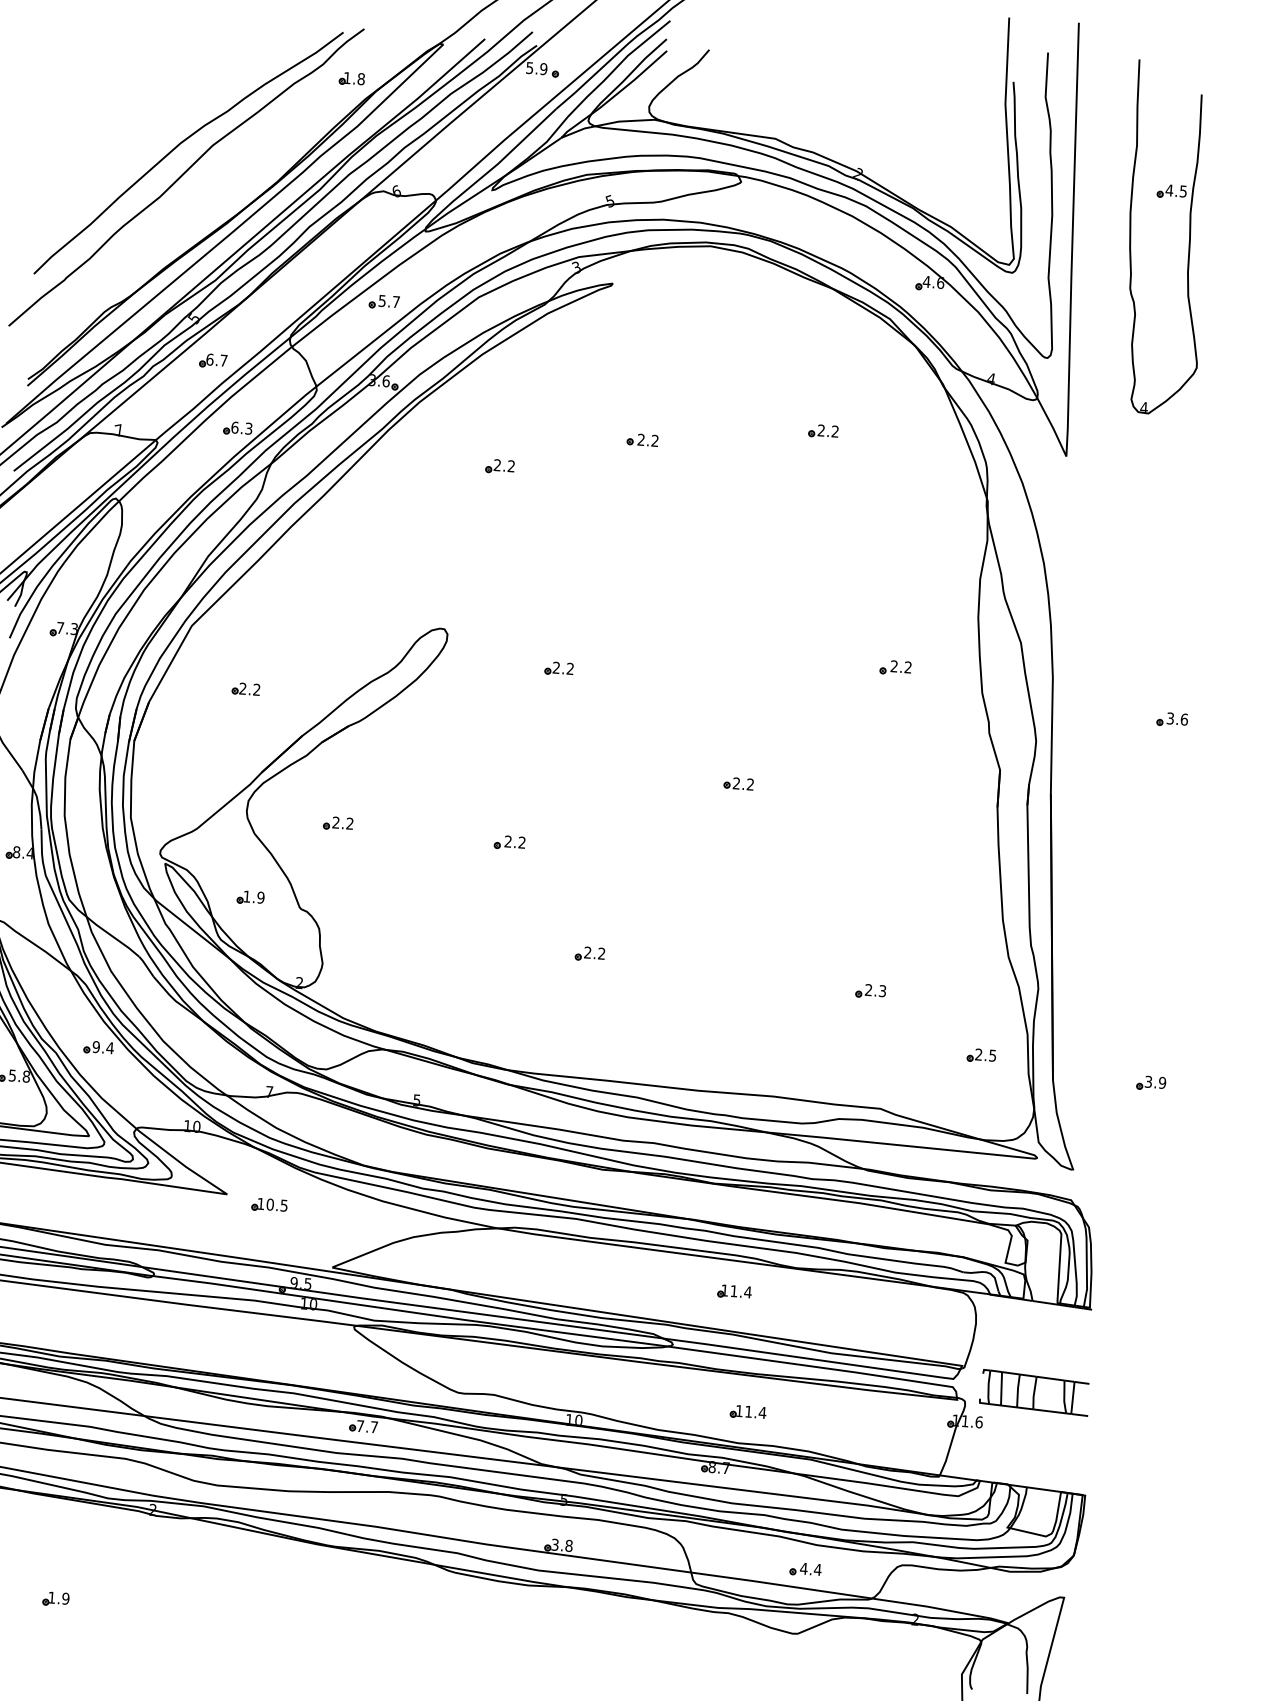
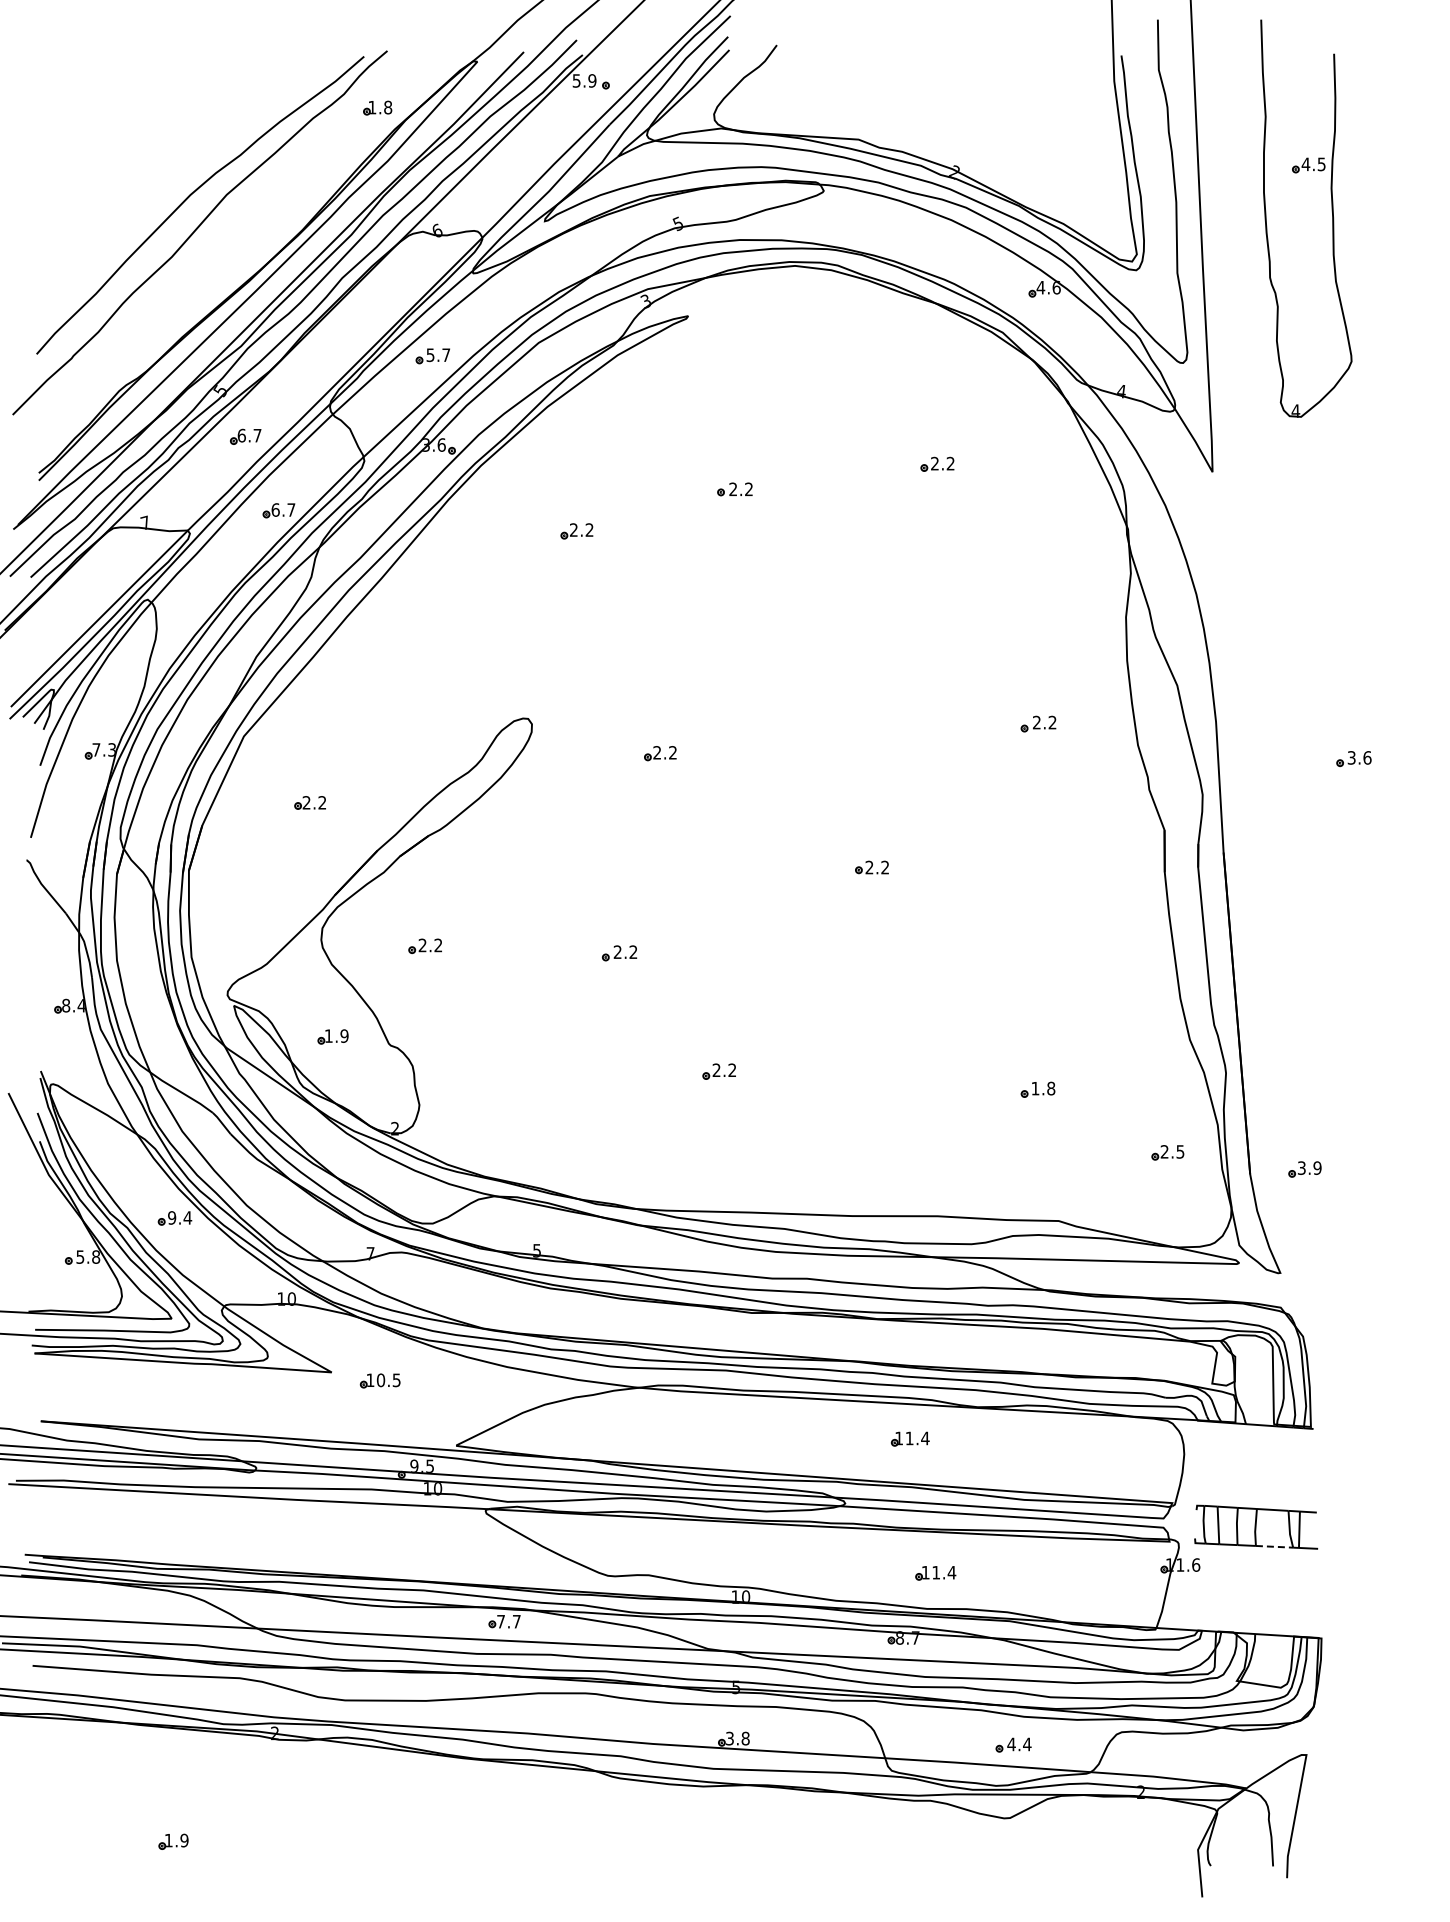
text: (249, 428) -> (291, 509), 6.3 -> 6.7
text: (875, 990) -> (1043, 1088), 2.3 -> 1.8
part: (1150, 1083) -> (1304, 1169), moved
line: (1049, 1411) -> (1274, 1546), solid -> dashed

